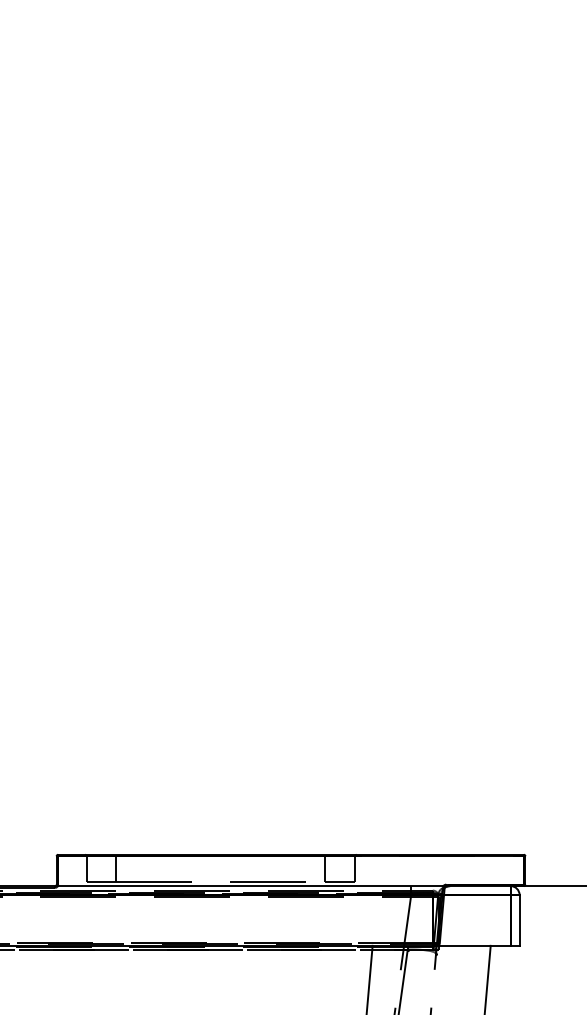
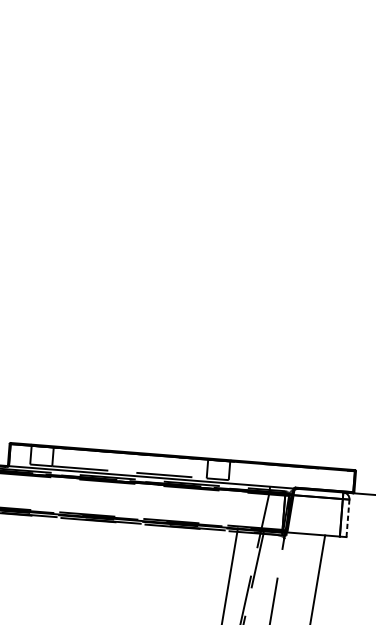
line: (519, 919) -> (347, 517), solid -> dashed

